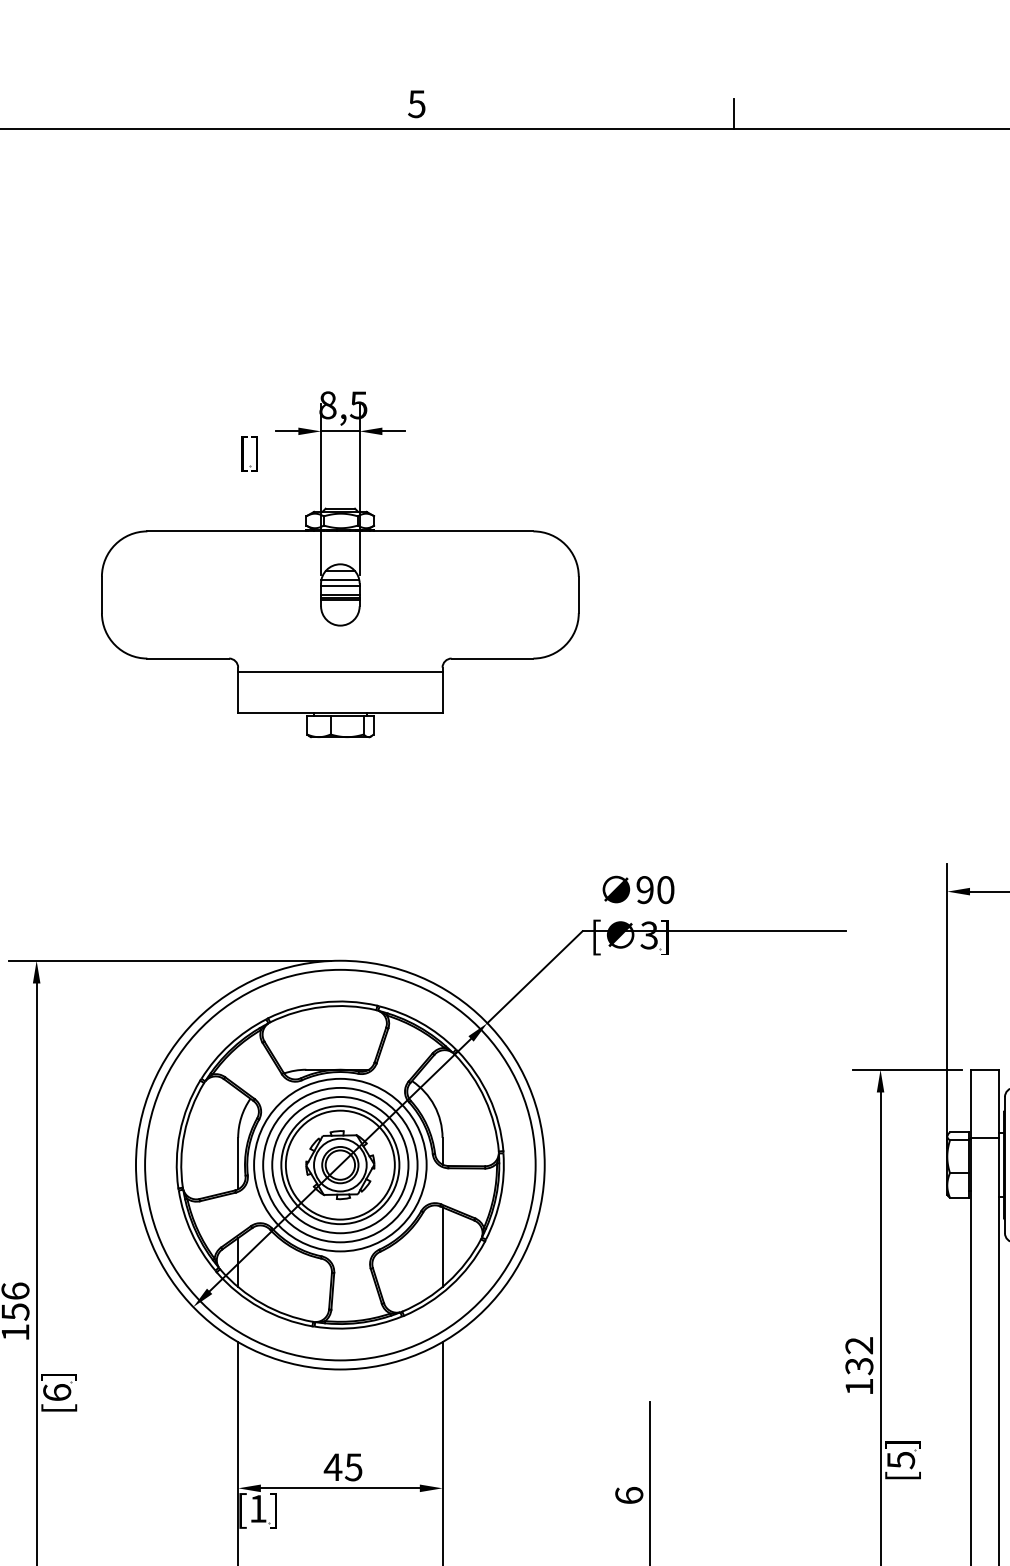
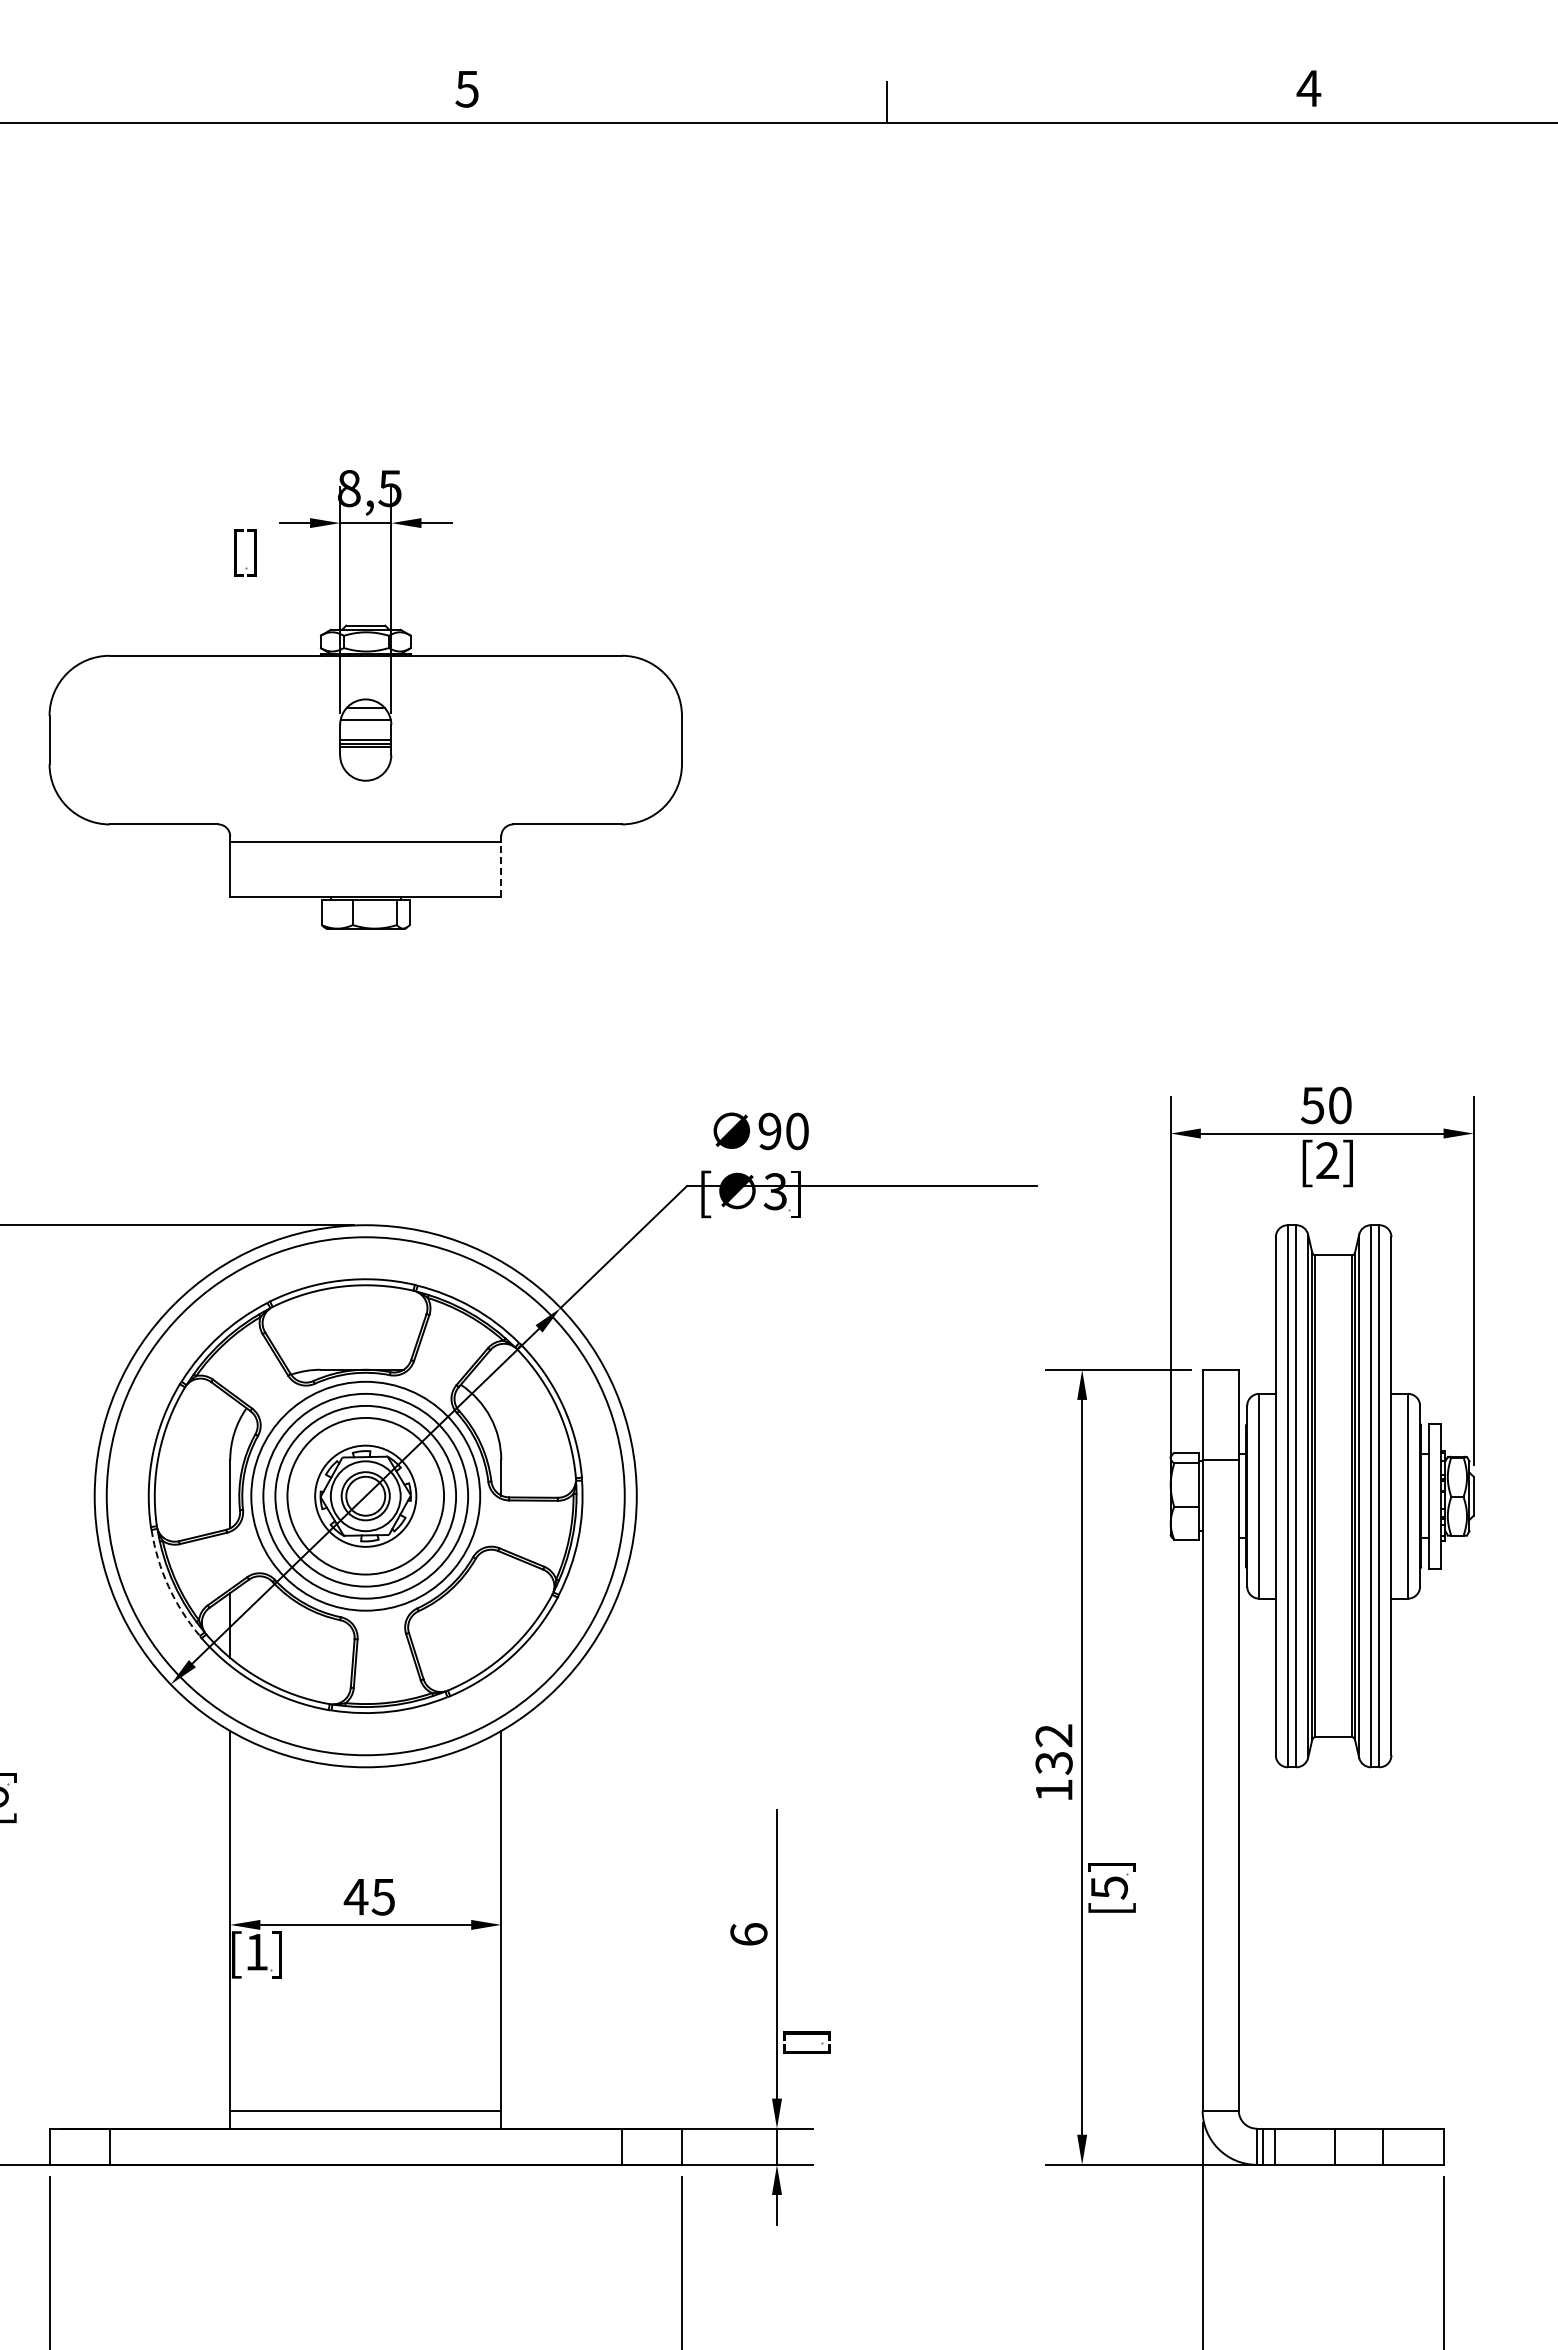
line: (340, 586) -> (365, 728), removed
line: (442, 692) -> (501, 869), solid -> dashed
circle: (340, 1164) -> (365, 1495), size x0.7
arc: (191, 1233) -> (168, 1586), solid -> dashed
line: (442, 1246) -> (501, 1604), removed

